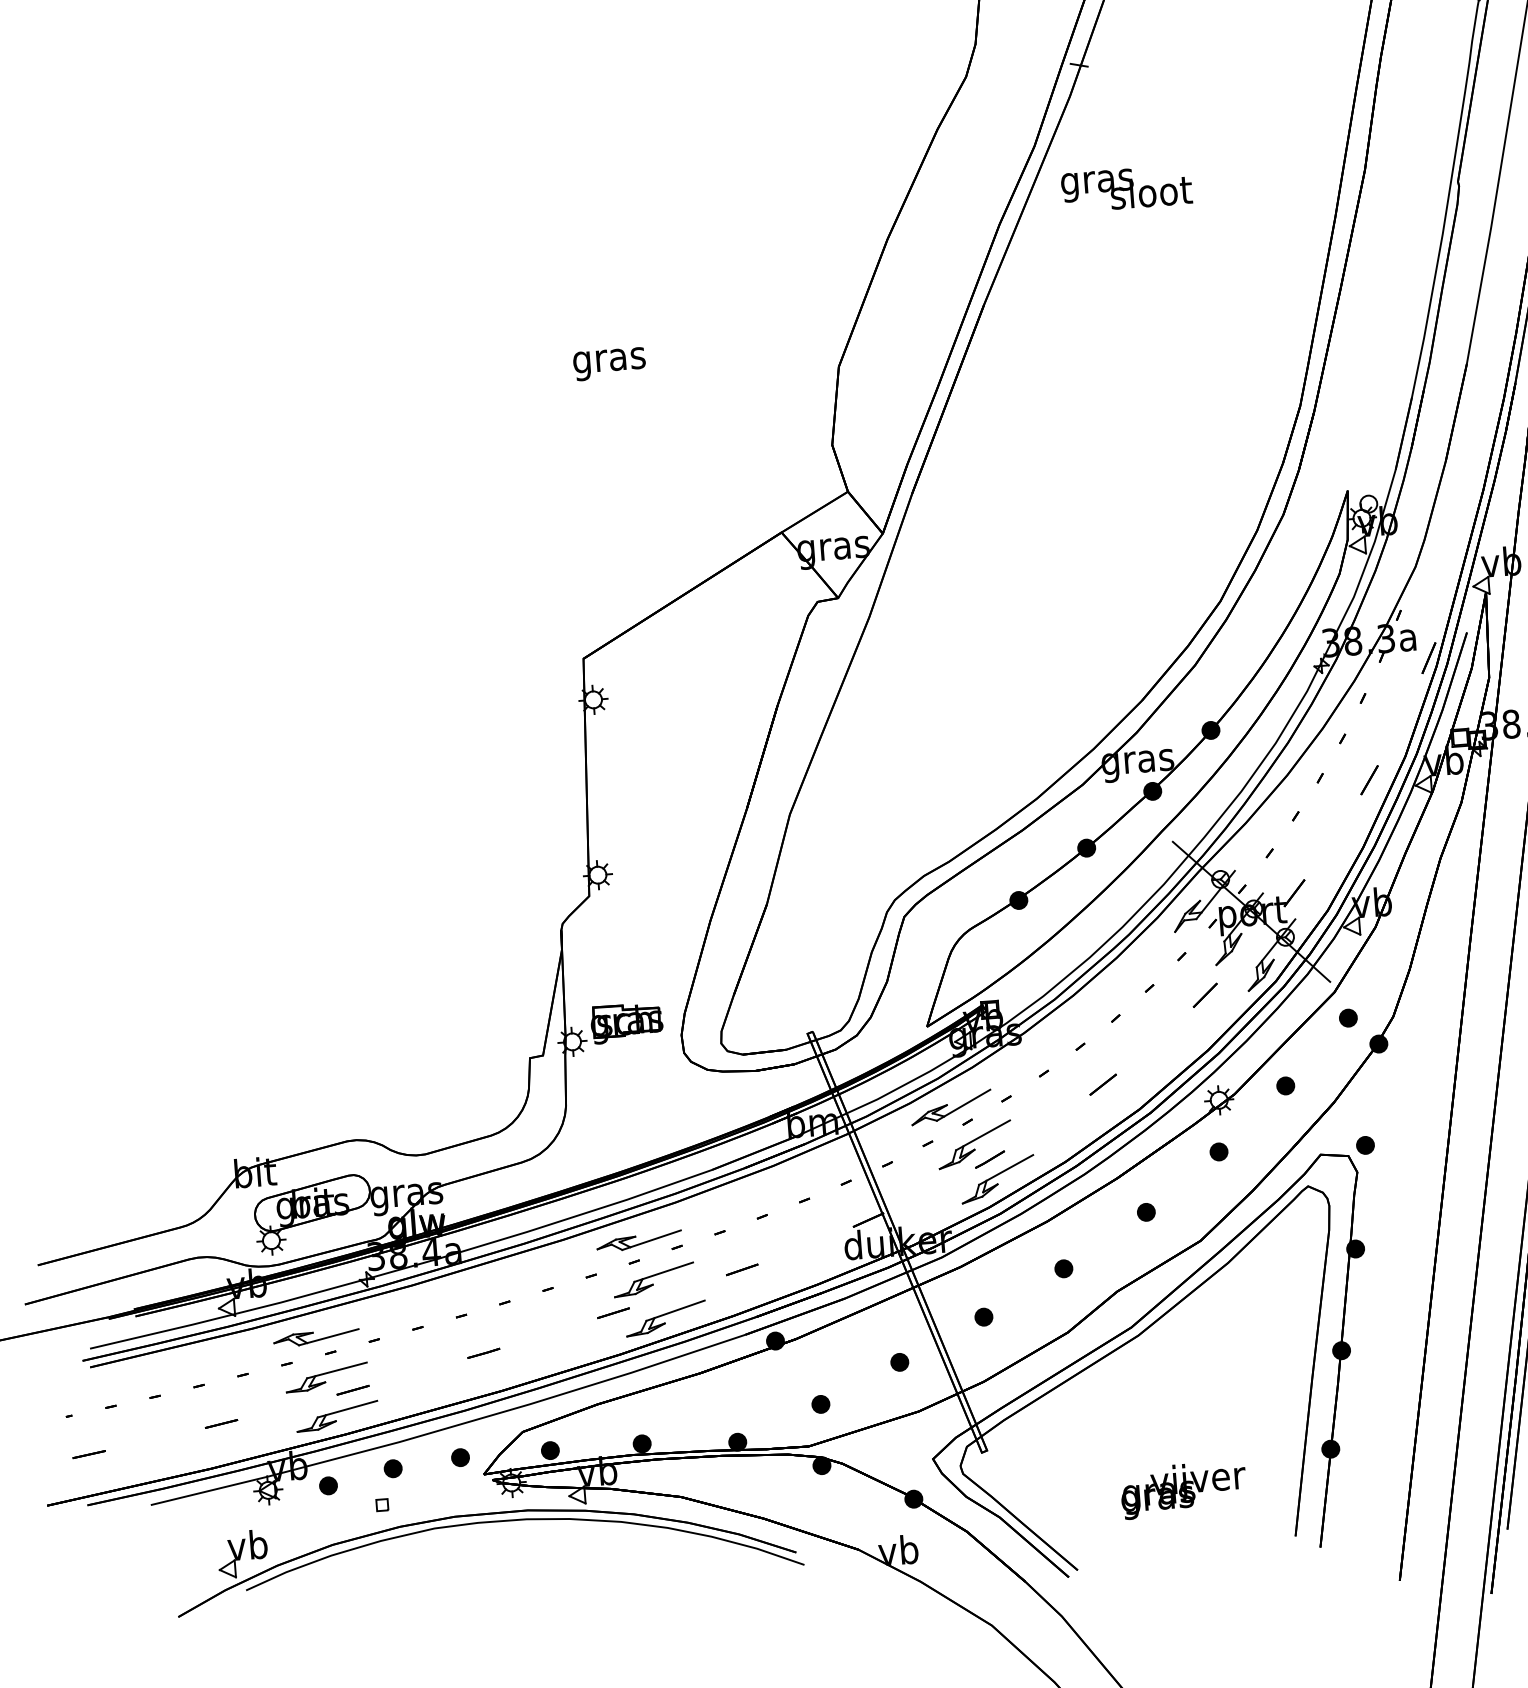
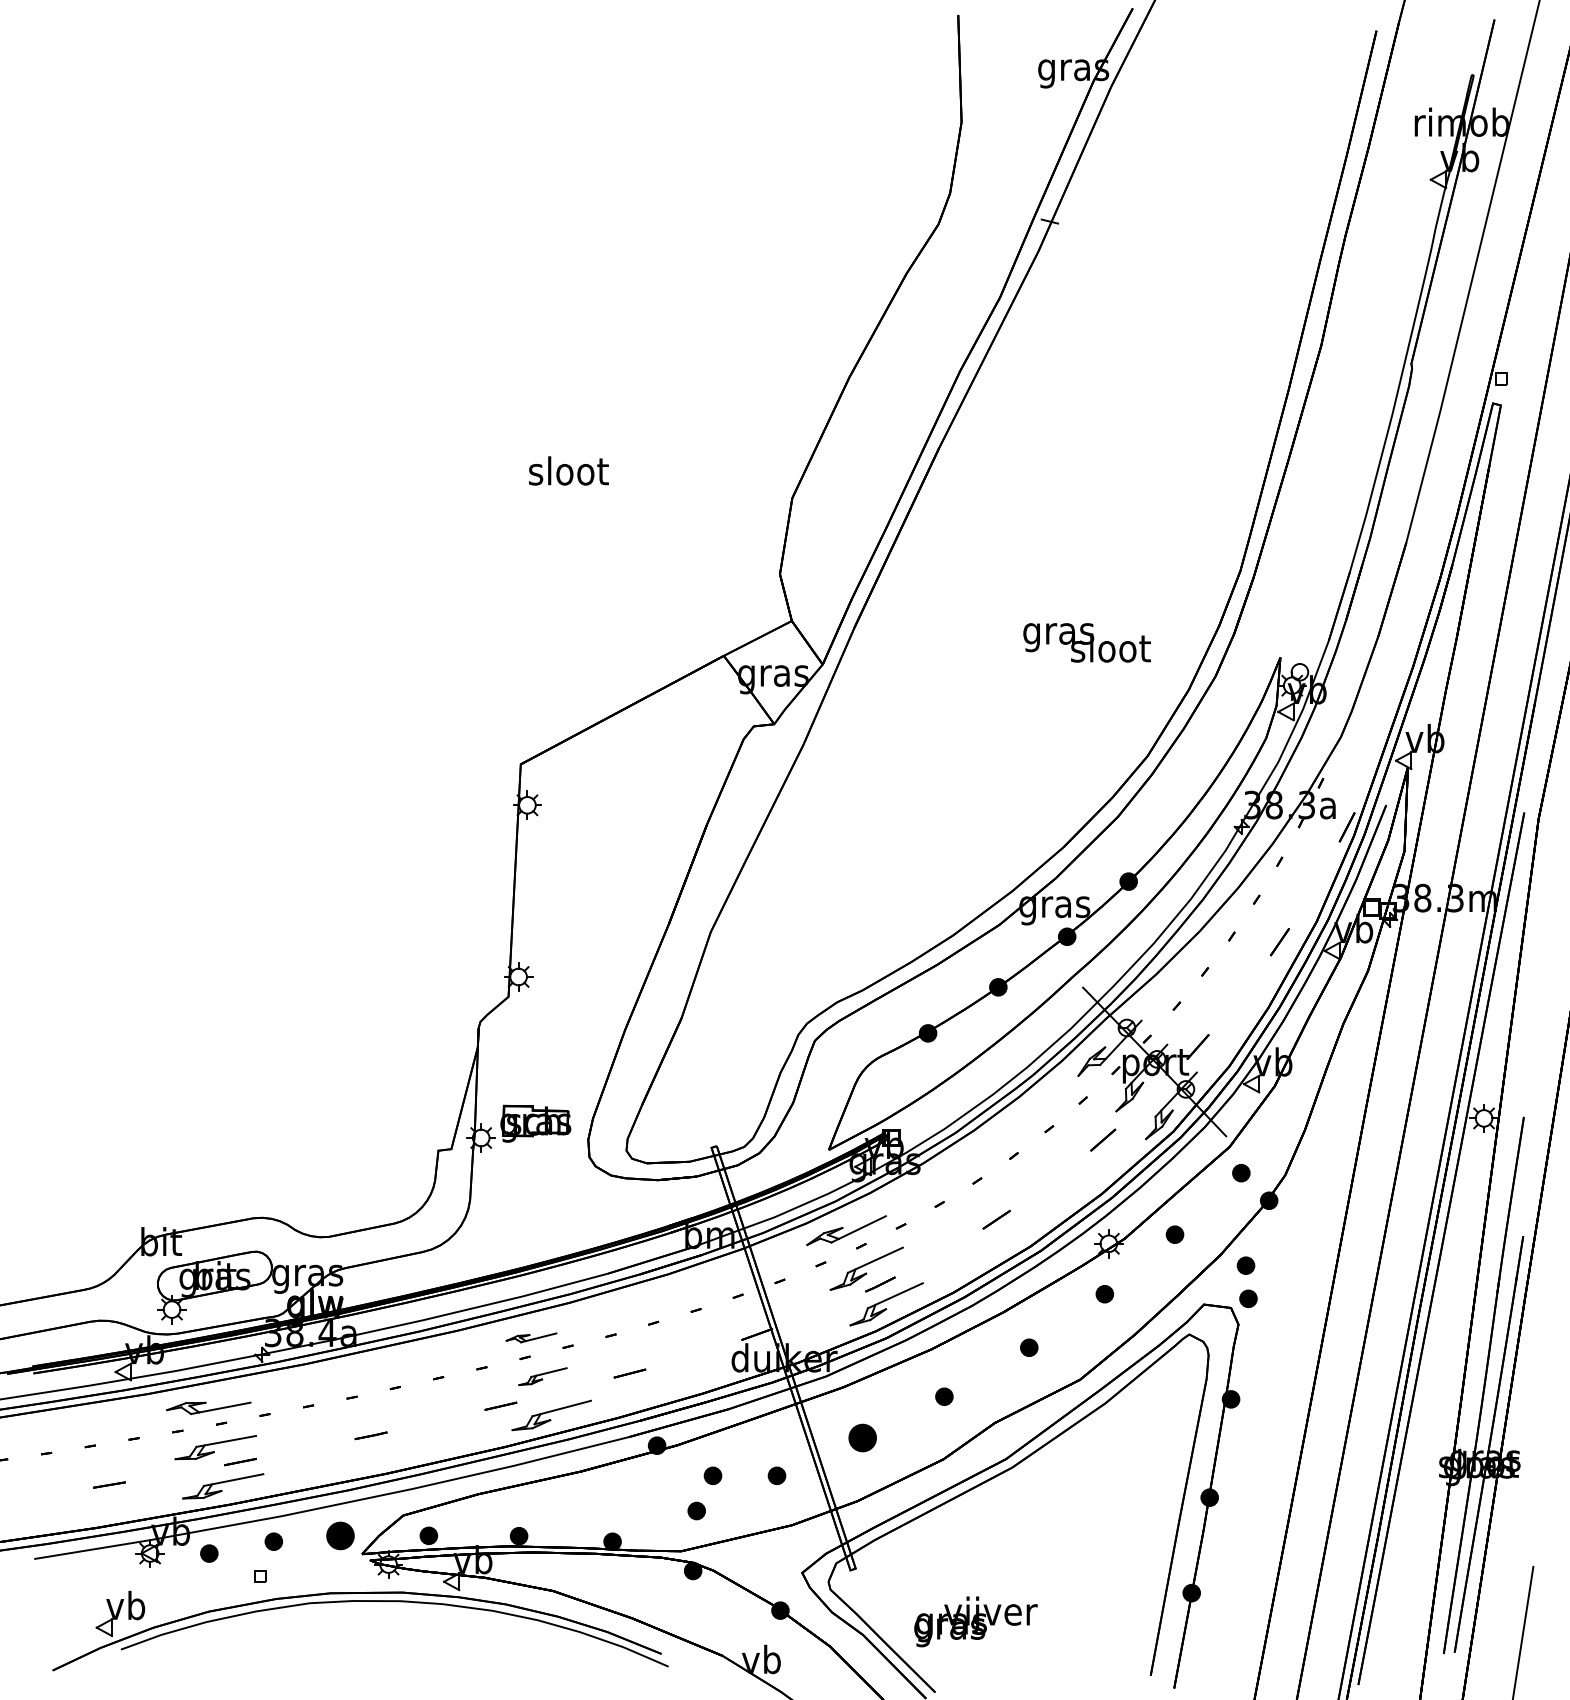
text: (1126, 188) -> (1086, 642), moved
text: (609, 360) -> (568, 474), gras -> sloot
part: (1359, 1111) -> (1245, 1265), added
part: (639, 1240) -> (531, 1337), size x0.6
part: (653, 1279) -> (542, 1376), size x0.6
part: (983, 1316) -> (862, 1437), size x1.6
part: (834, 1367) -> (712, 1475), added
part: (460, 1457) -> (340, 1535), size x1.6
text: (1183, 1489) -> (975, 1621), moved

